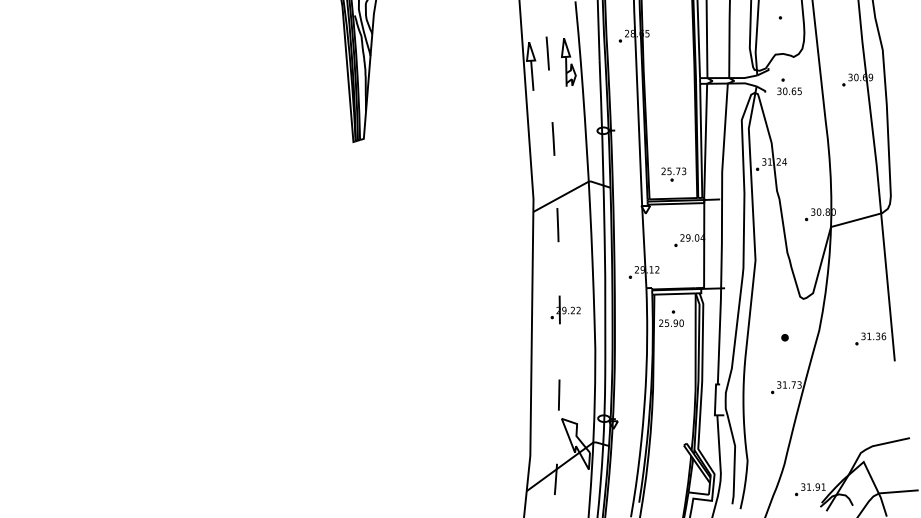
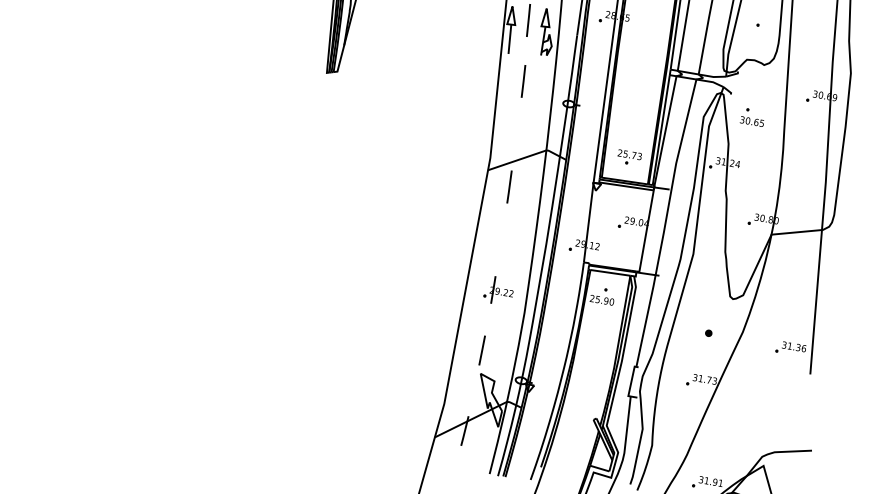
part: (789, 86) -> (752, 117), moved
line: (553, 138) -> (523, 80), moved
part: (565, 309) -> (498, 290), moved

